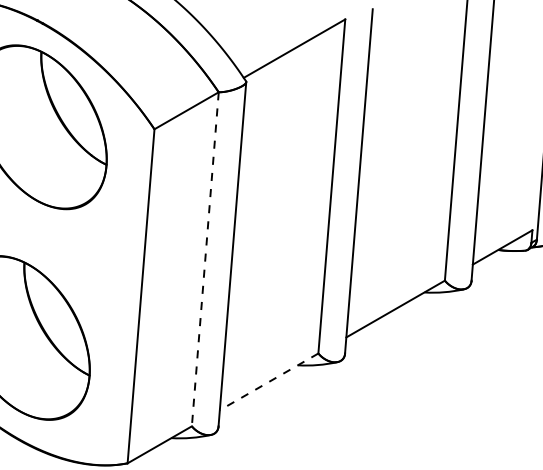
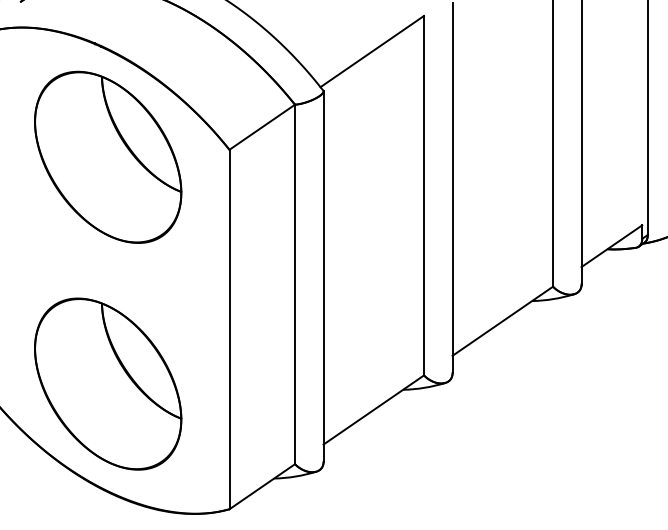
line: (205, 259) -> (295, 284), dashed -> solid
line: (268, 382) -> (373, 410), dashed -> solid

